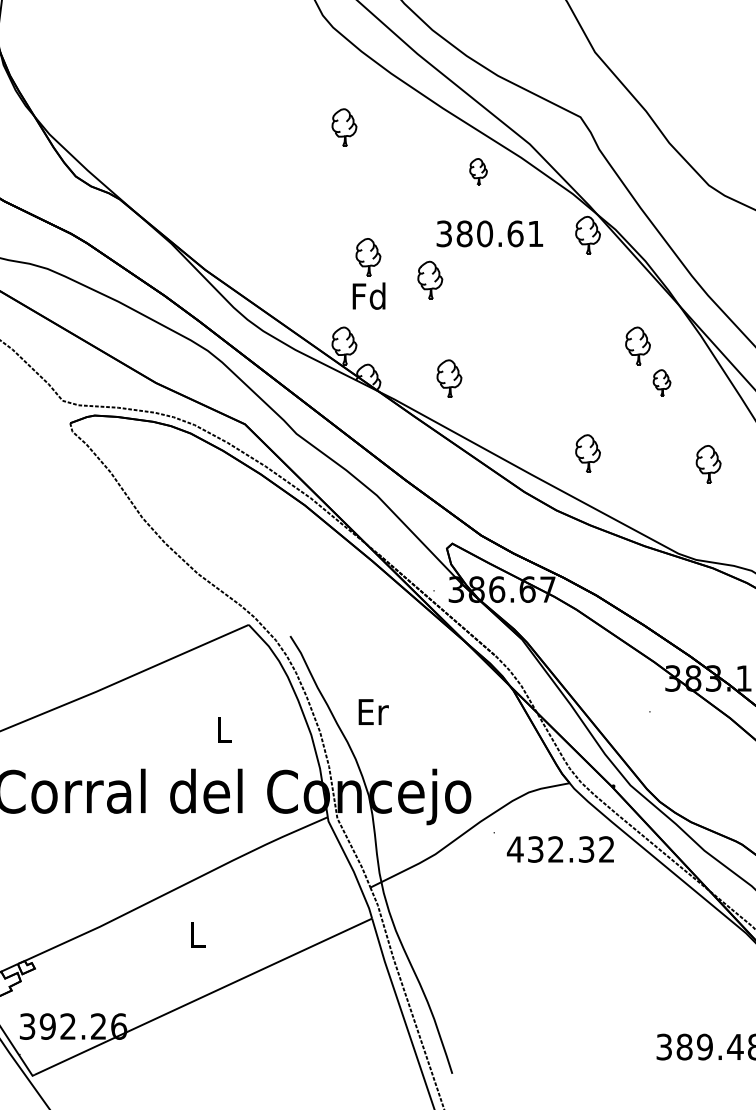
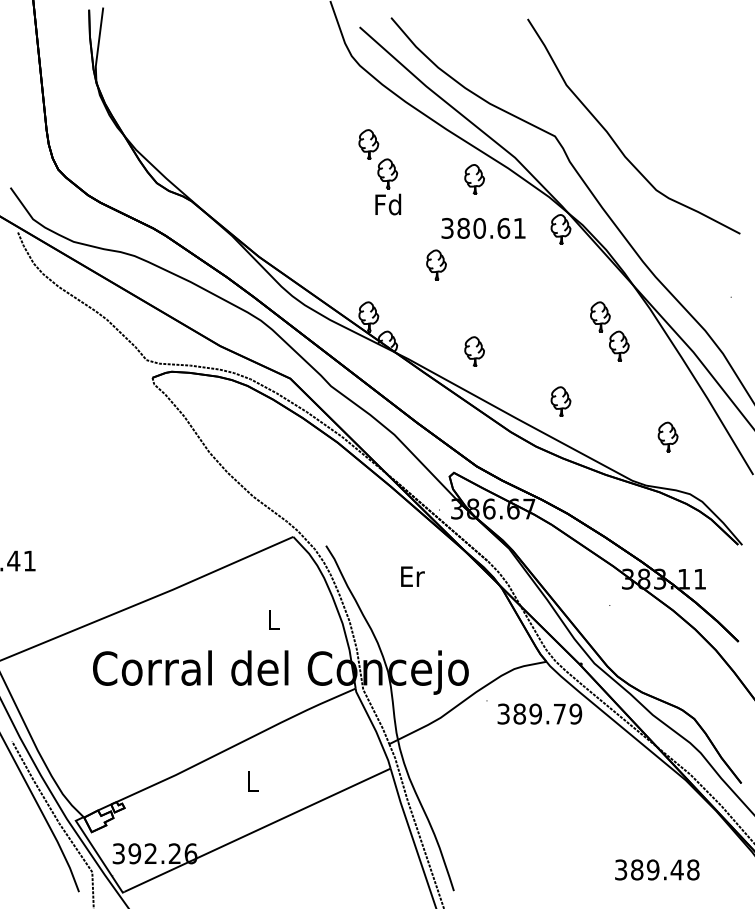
part: (478, 171) -> (474, 179), size x1.43
part: (369, 273) -> (388, 186), moved
part: (449, 378) -> (474, 351), moved
part: (662, 382) -> (619, 345), size x1.43
part: (707, 463) -> (667, 436), moved
text: (373, 711) -> (412, 576), moved
text: (560, 848) -> (539, 713), 432.32 -> 389.79

